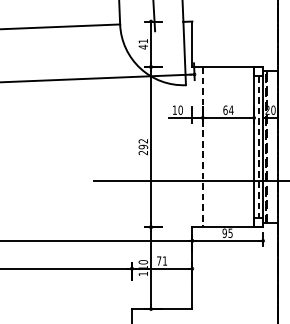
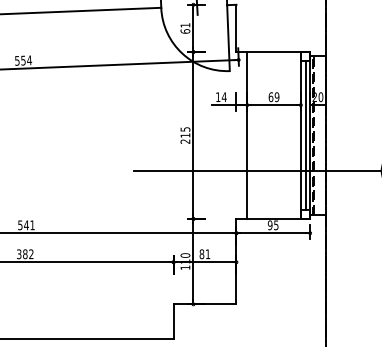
text: (143, 47) -> (185, 31), 41 -> 61
text: (179, 110) -> (223, 97), 10 -> 14
text: (230, 110) -> (276, 97), 64 -> 69
text: (143, 144) -> (185, 132), 292 -> 215
line: (202, 147) -> (247, 136), dashed -> solid
line: (258, 147) -> (305, 136), dashed -> solid
text: (158, 261) -> (201, 254), 71 -> 81

